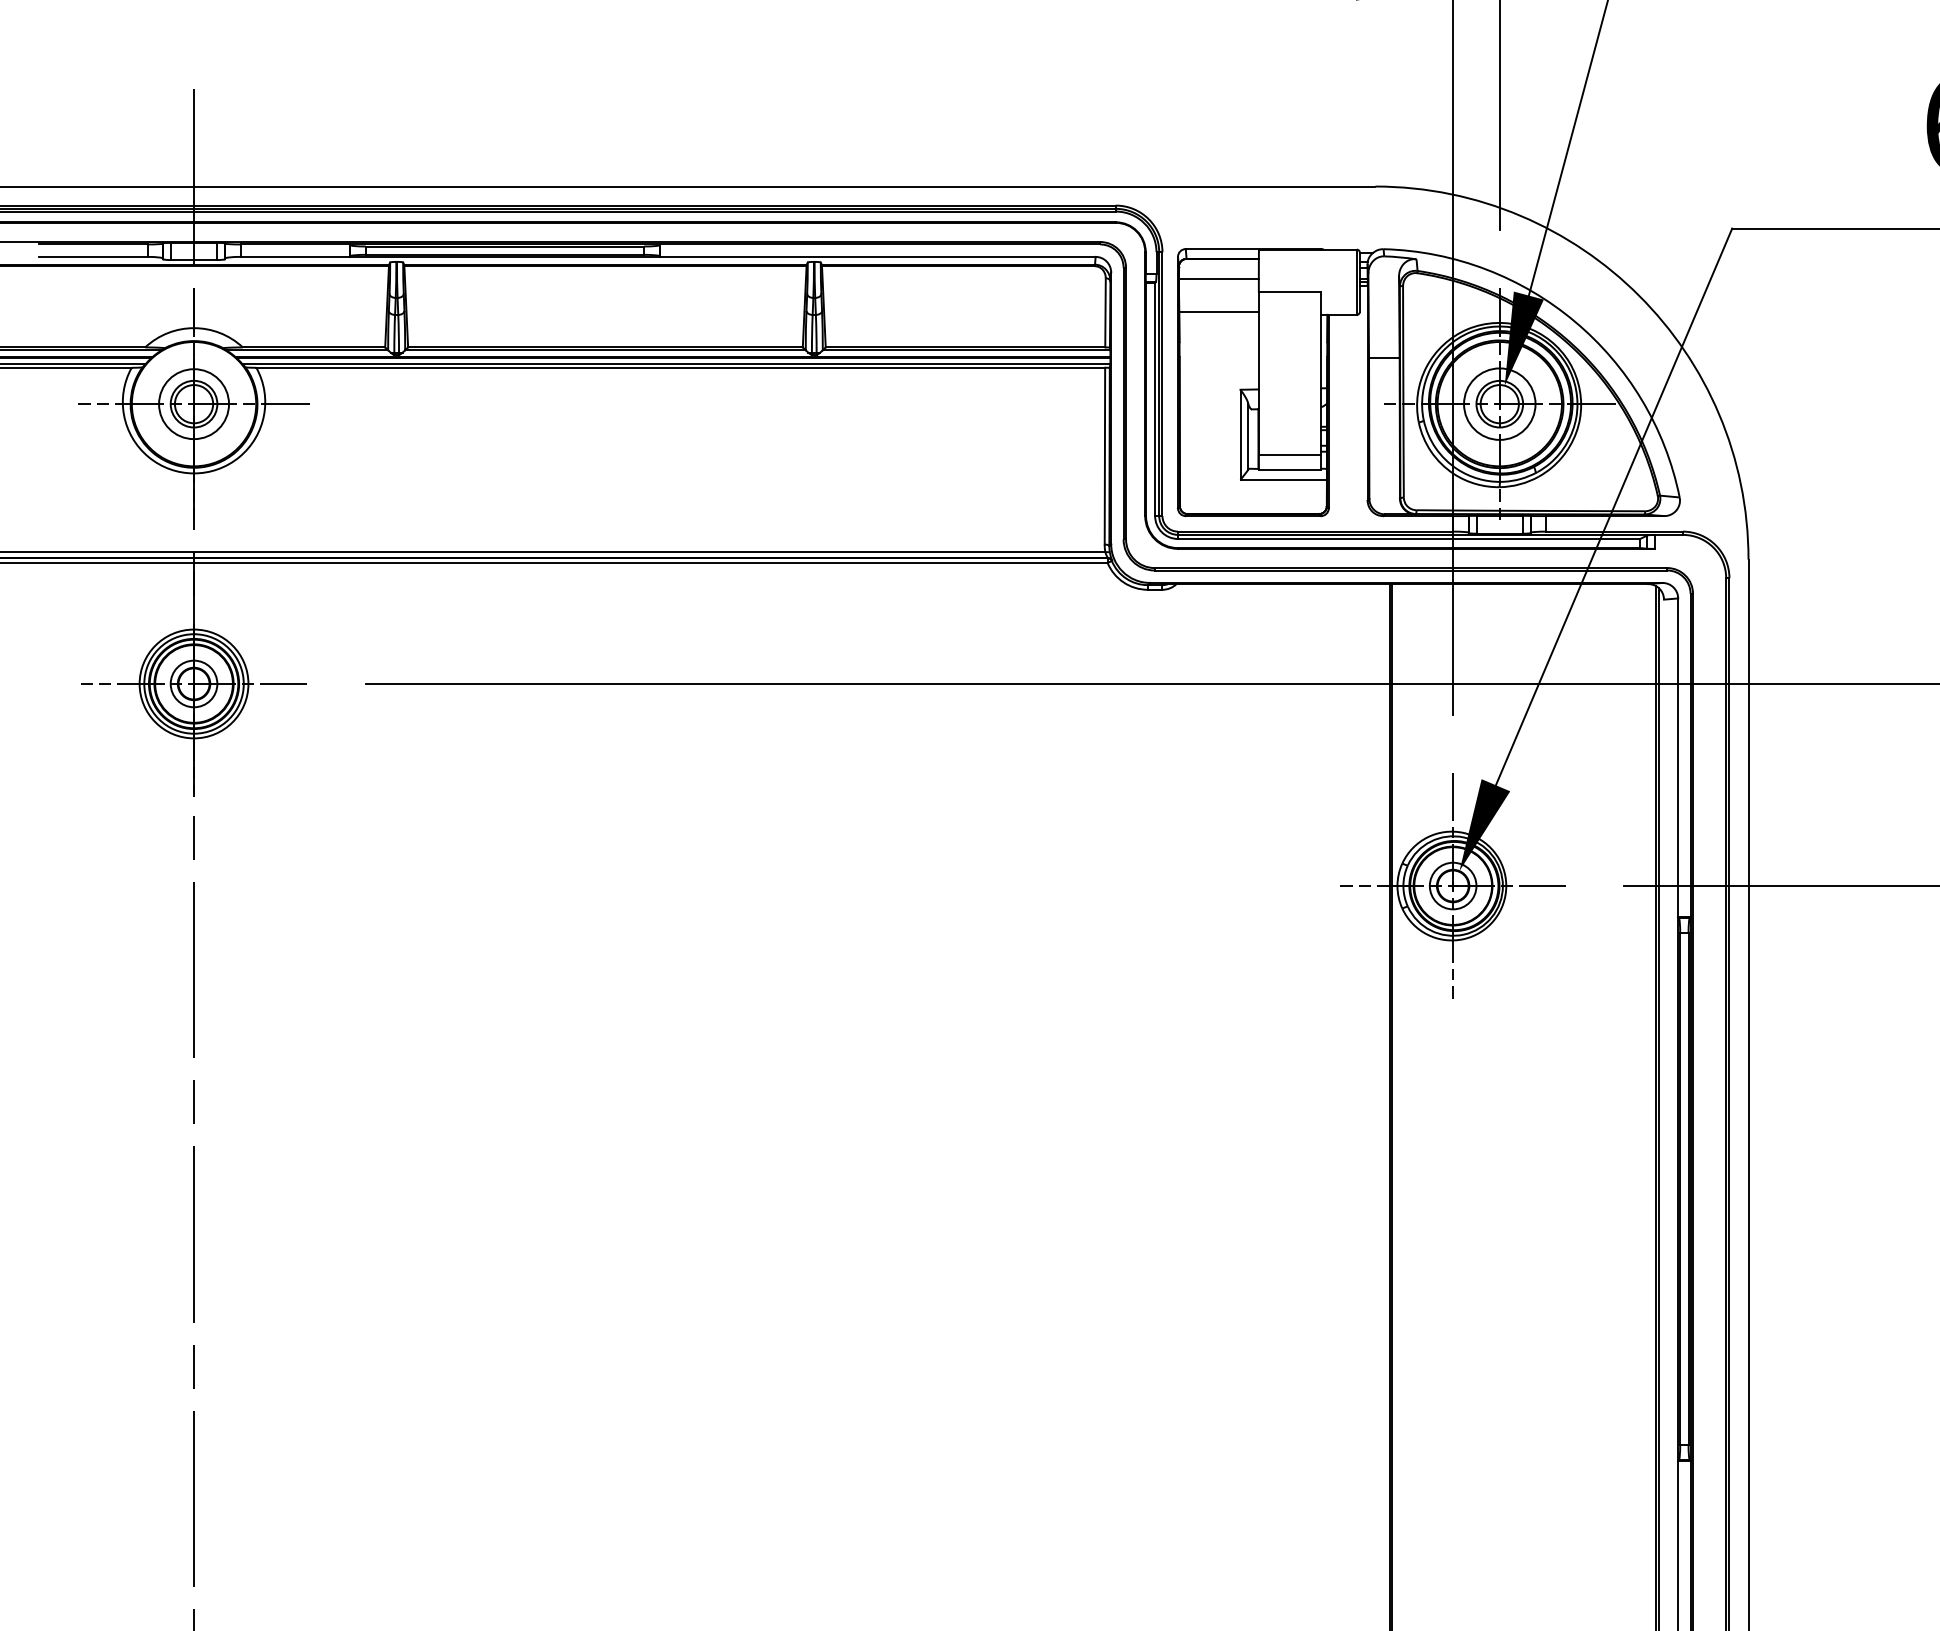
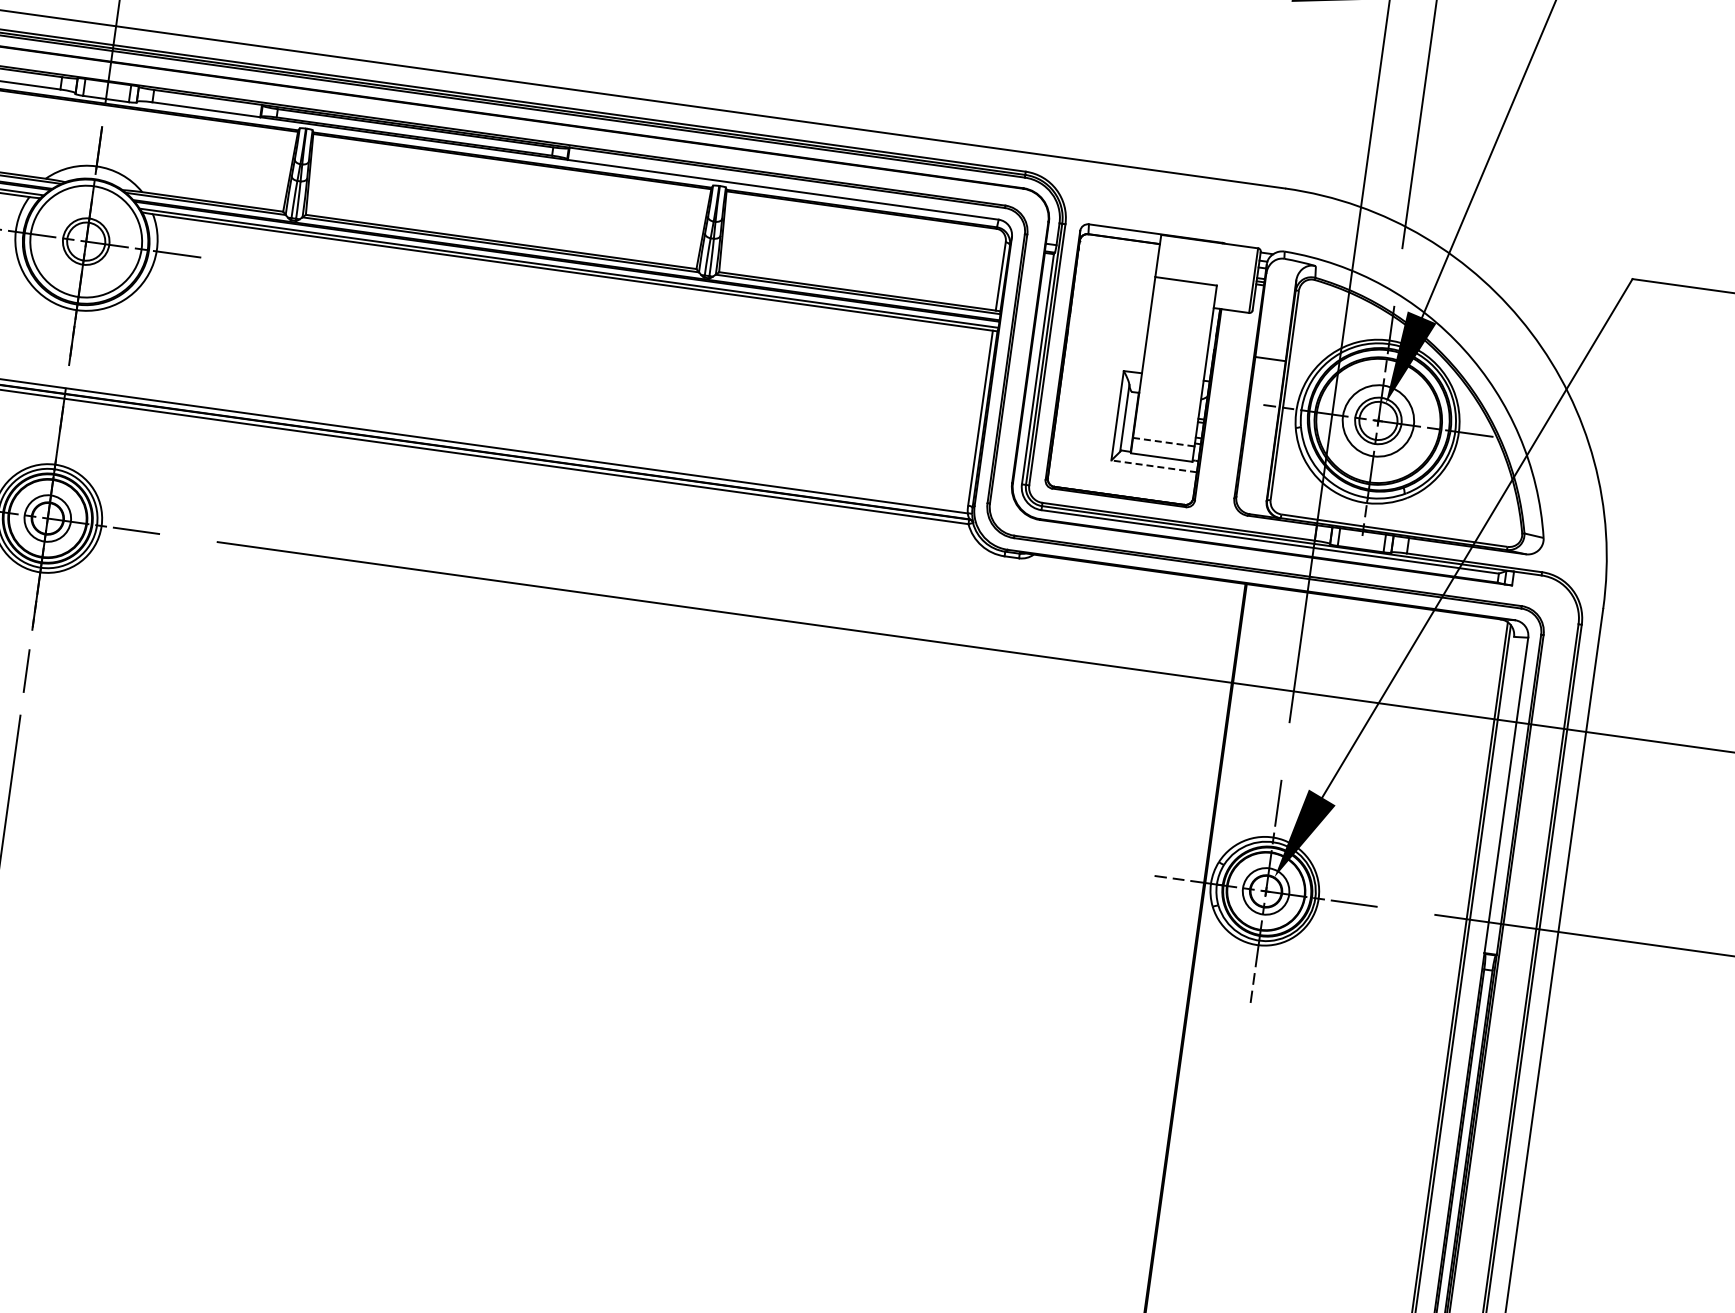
line: (1218, 278) -> (1117, 257), removed
line: (1218, 312) -> (1112, 291), removed
circle: (194, 404) -> (86, 242), size x1.6
line: (1290, 454) -> (1164, 442), solid -> dashed
line: (1283, 480) -> (1153, 466), solid -> dashed

